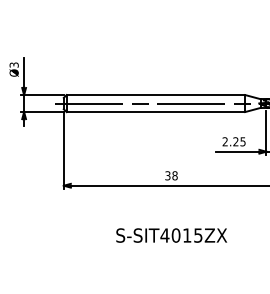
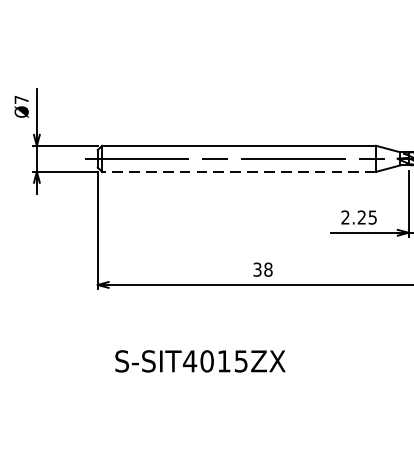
text: (13, 64) -> (20, 98), Ø3 -> Ø7
line: (155, 112) -> (238, 172), solid -> dashed
text: (171, 235) -> (200, 361), moved

